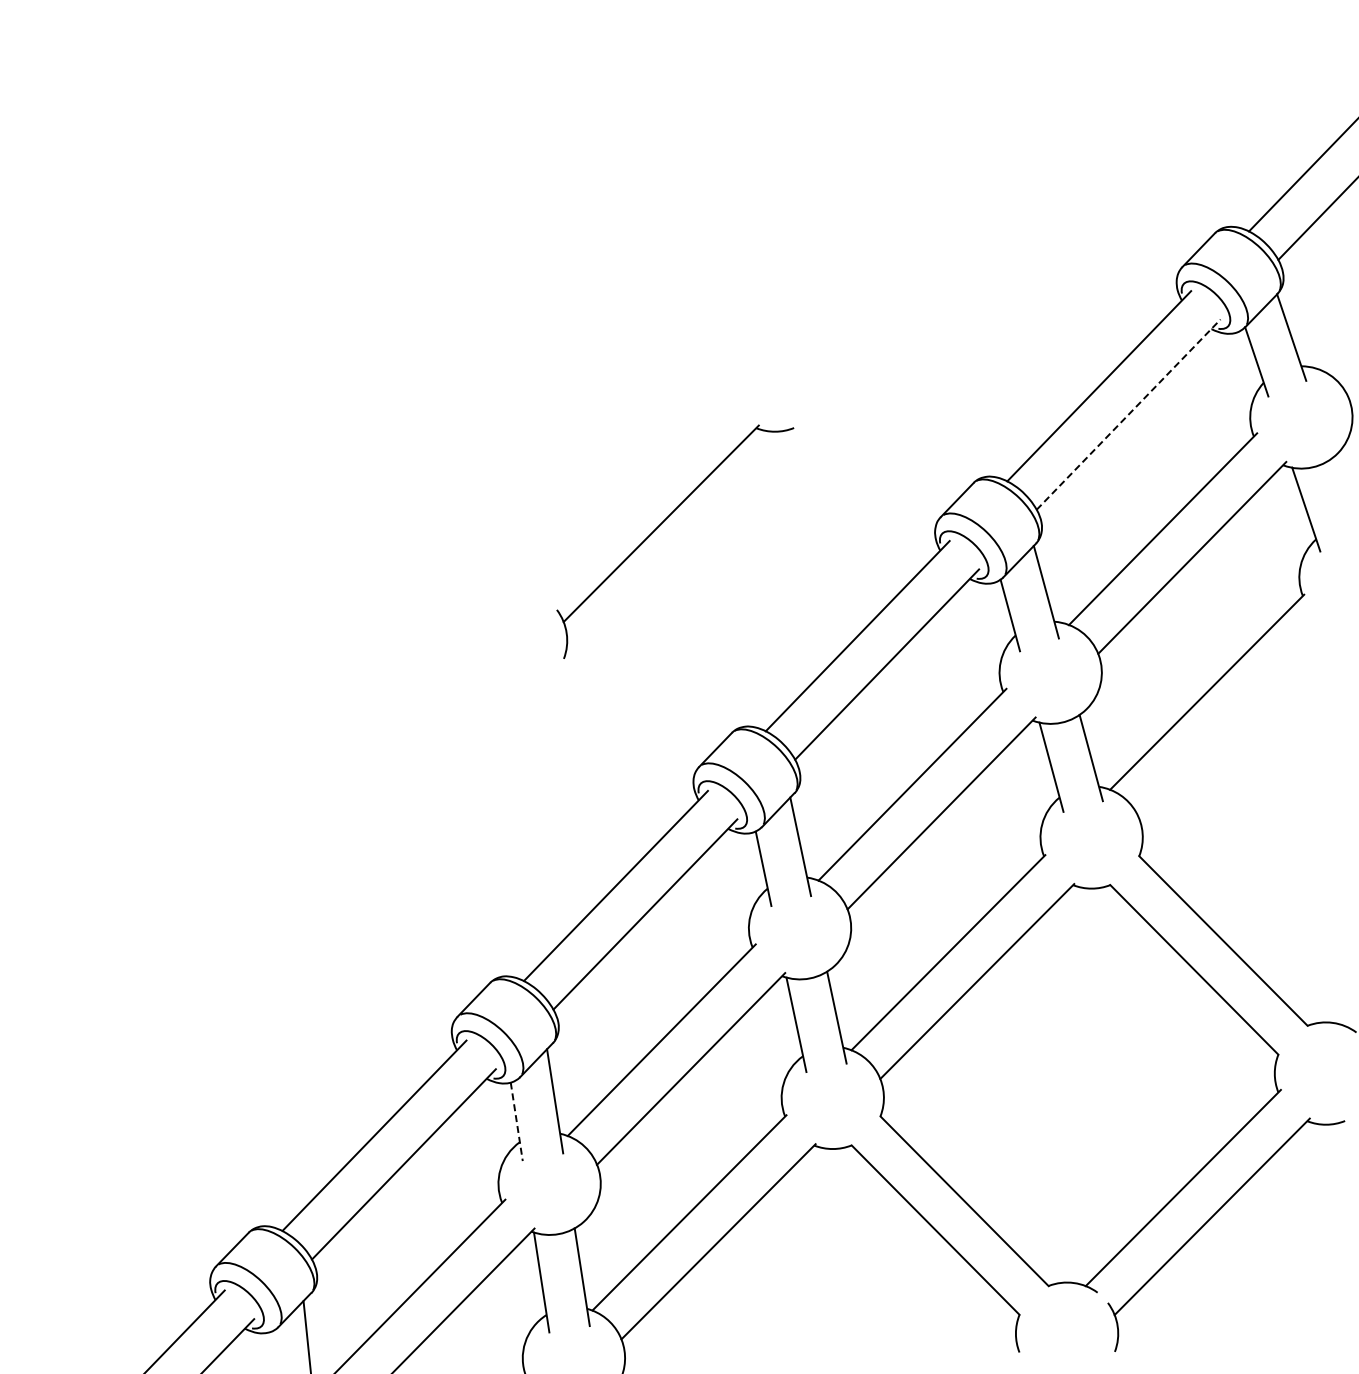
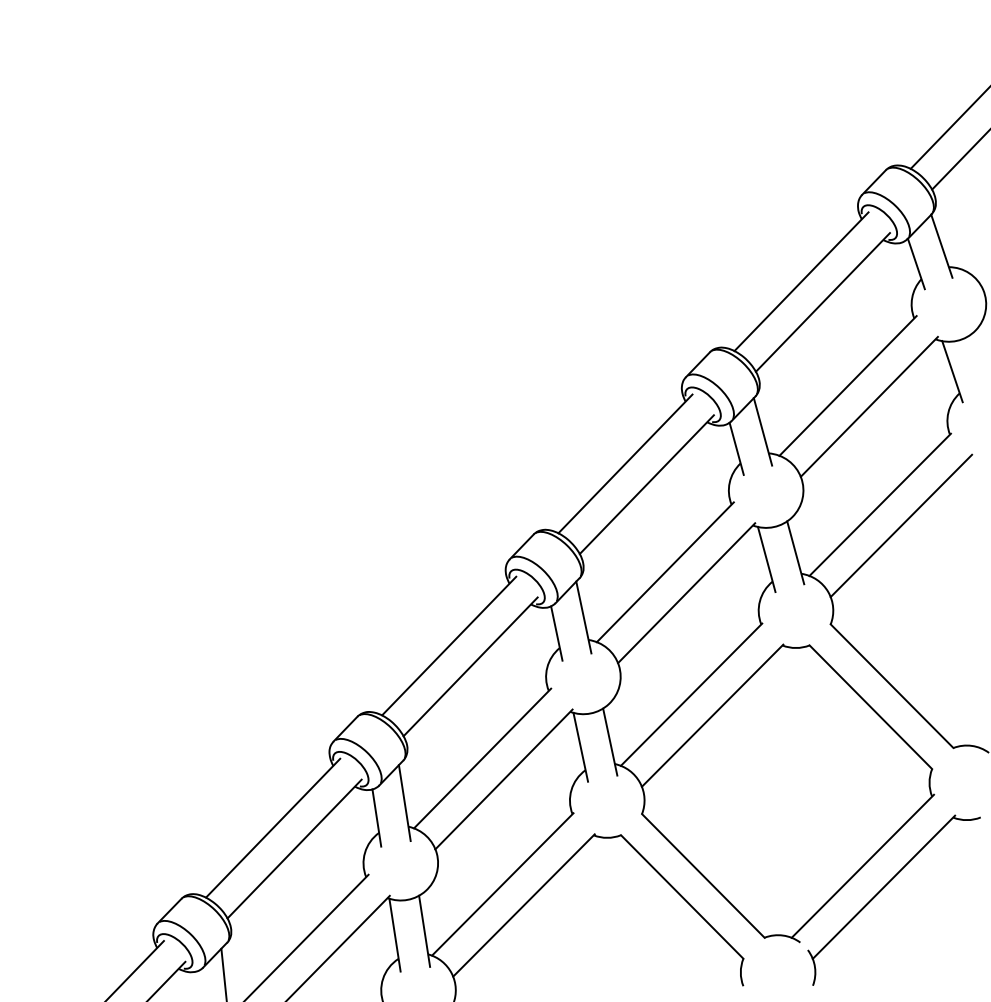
line: (1128, 414) -> (822, 302), dashed -> solid
part: (660, 525) -> (481, 383), removed
line: (1236, 720) -> (901, 525), added
line: (516, 1121) -> (376, 817), dashed -> solid

